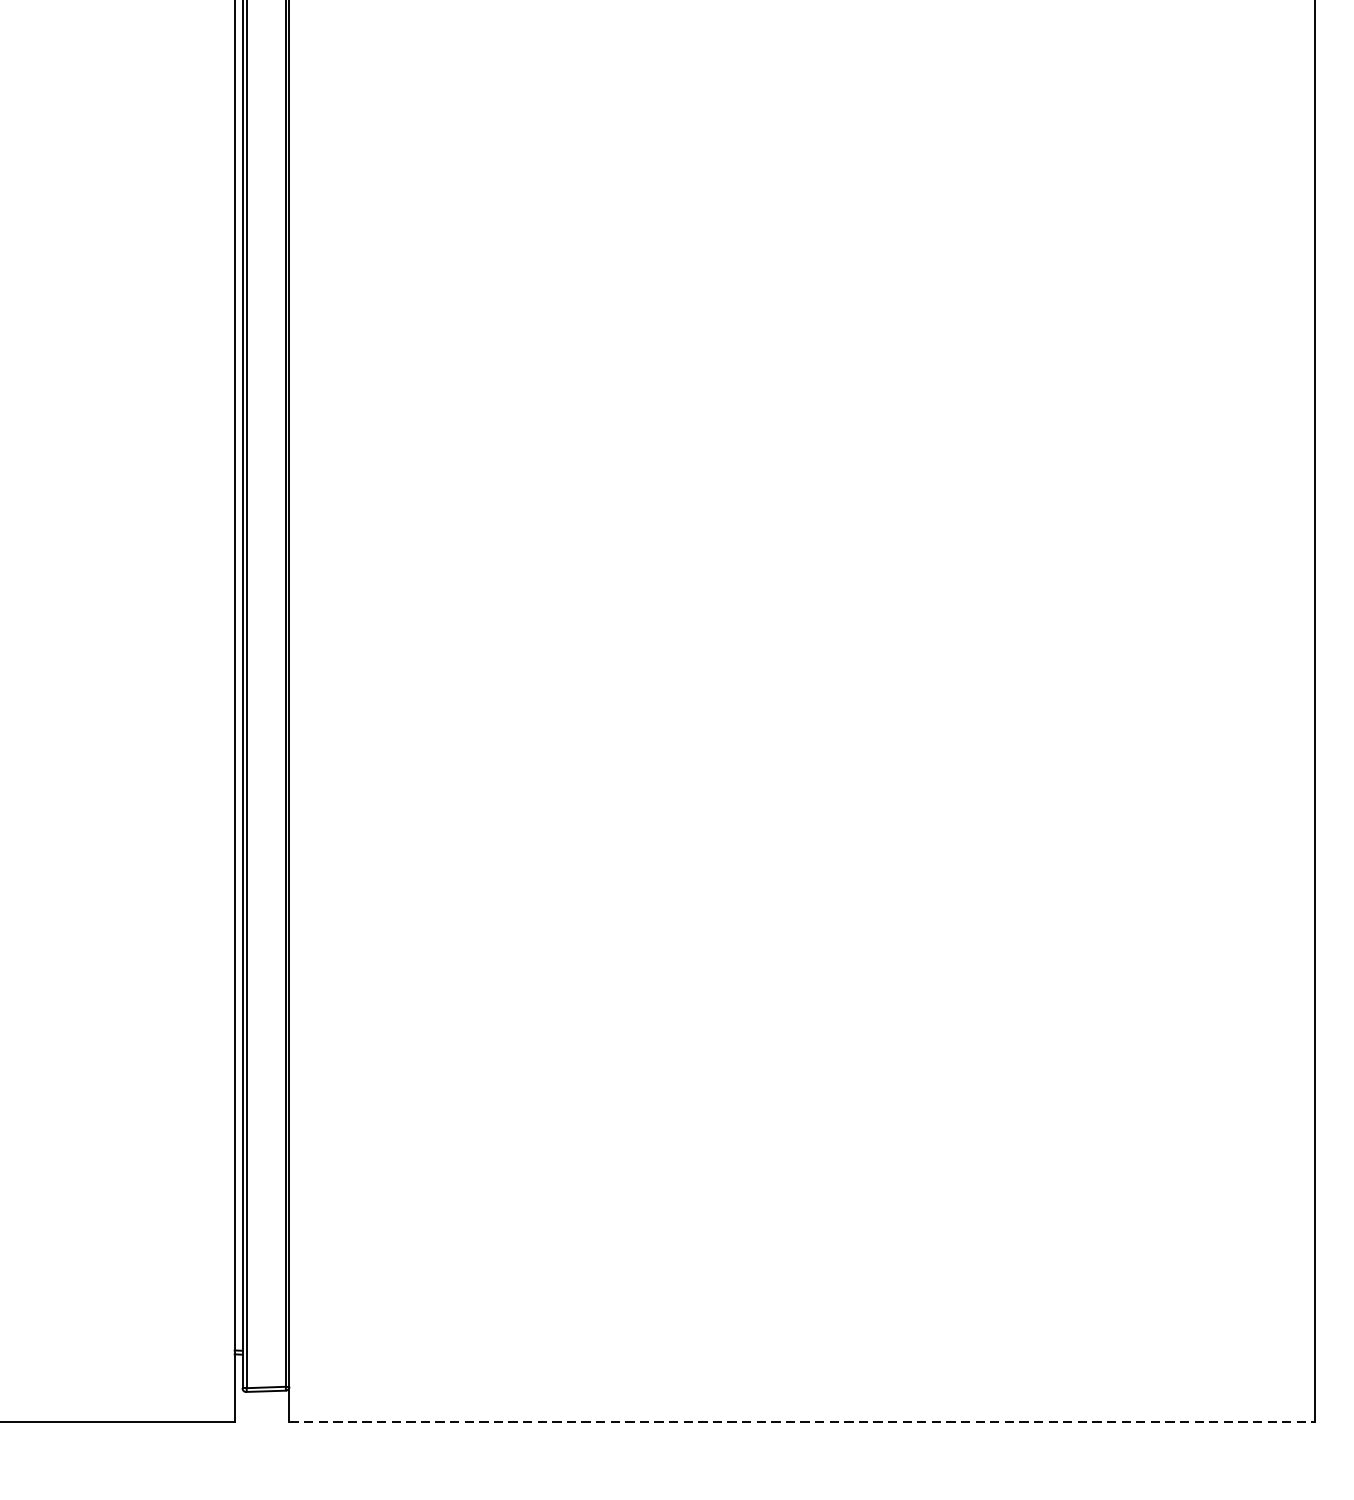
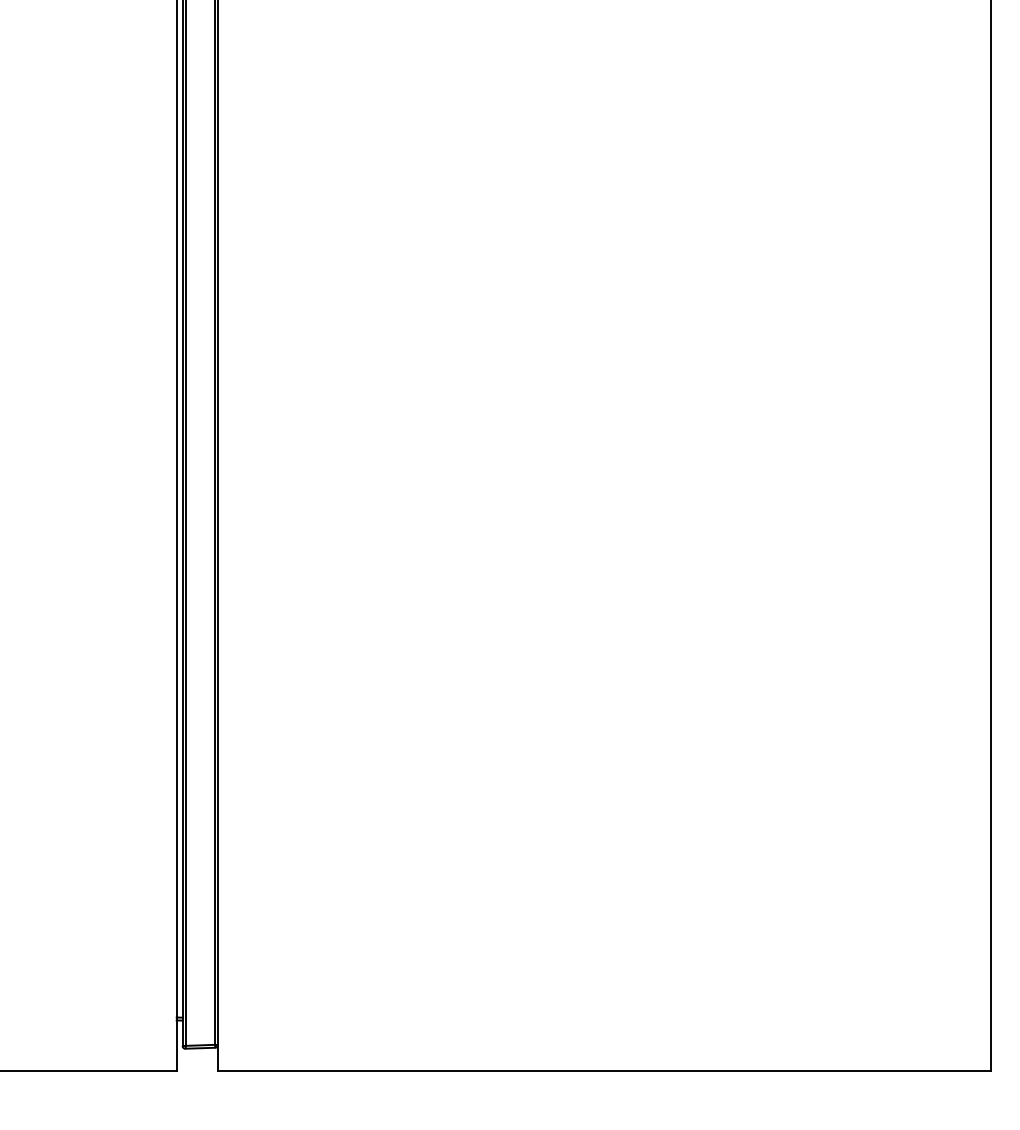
line: (802, 1422) -> (604, 1071), dashed -> solid

